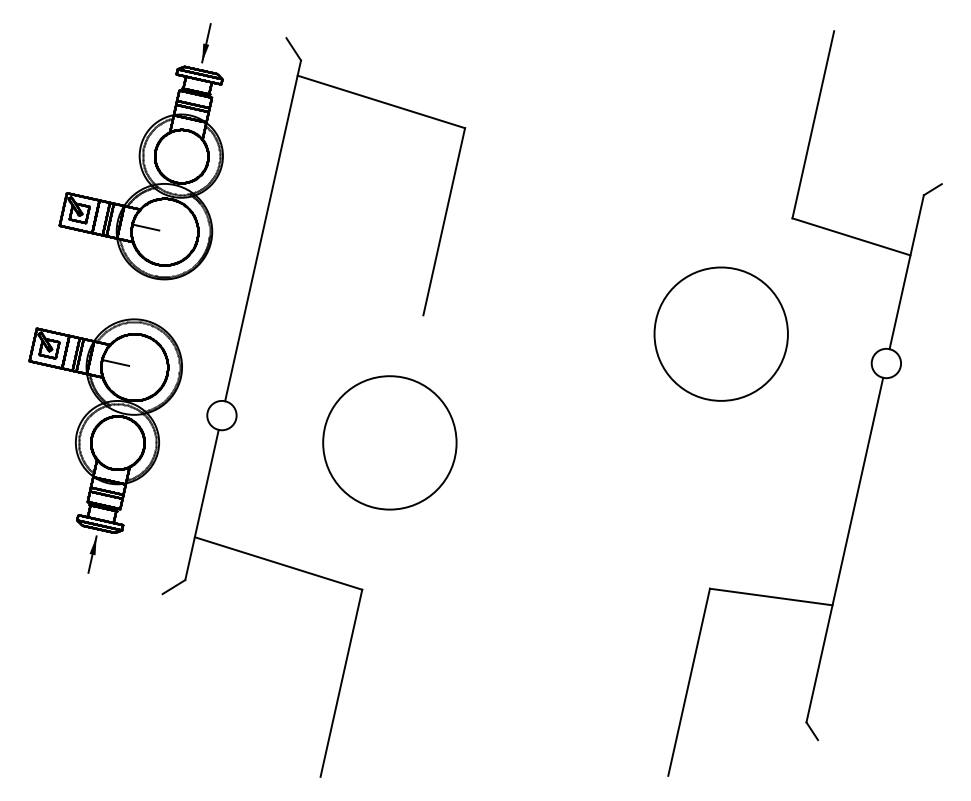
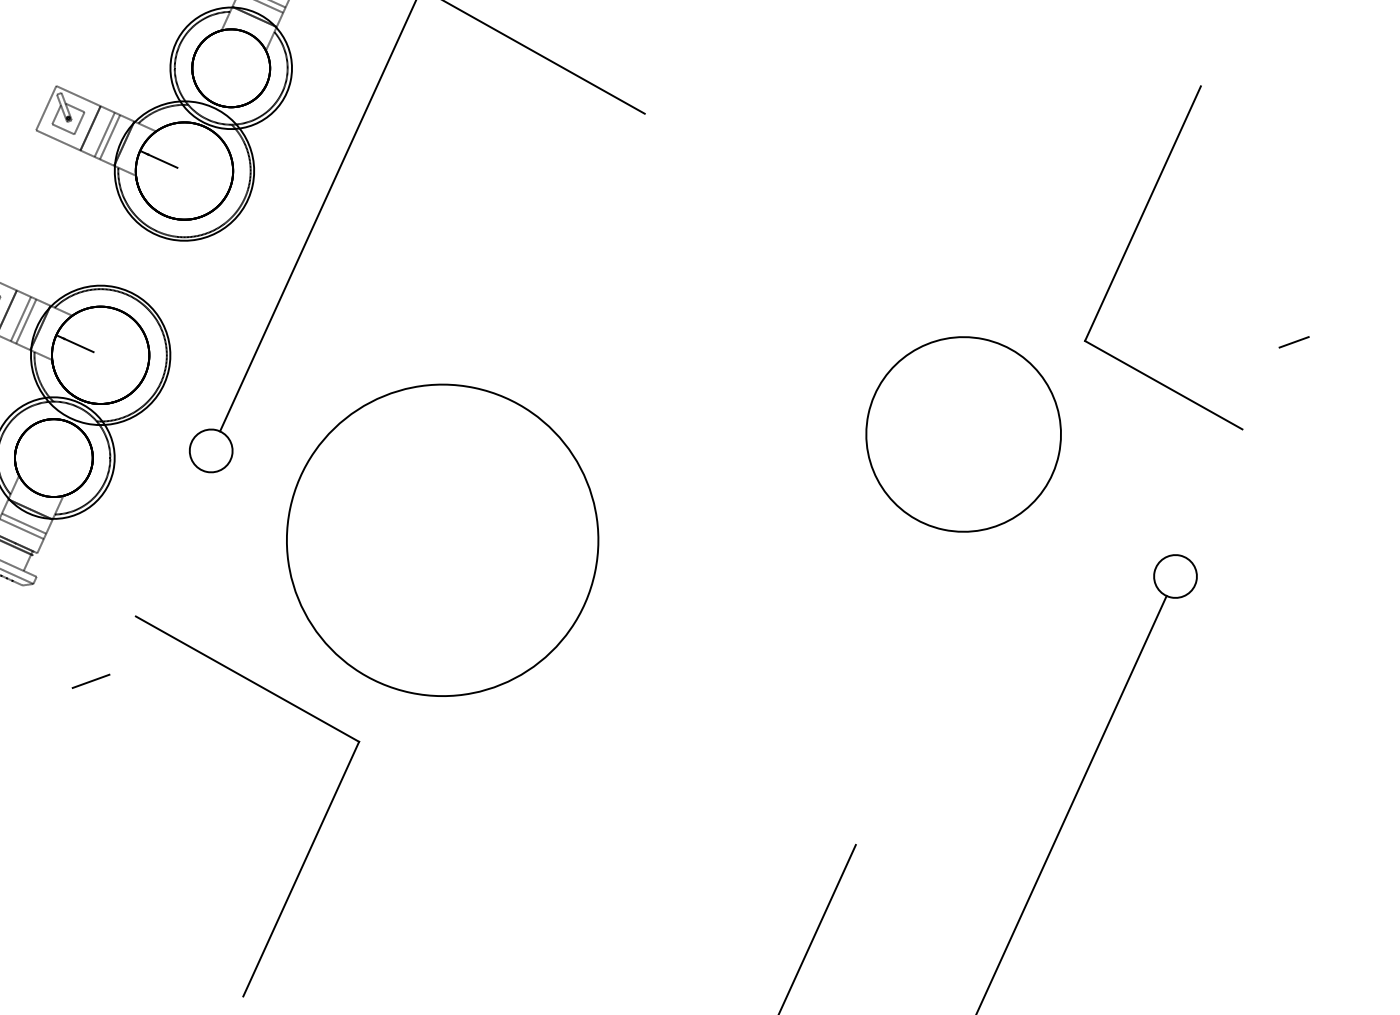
line: (444, 221) -> (587, 240), removed
line: (906, 272) -> (1231, 452), removed
circle: (720, 333) -> (962, 433), moved
circle: (389, 442) -> (442, 539), size x1.6
line: (201, 504) -> (155, 571), removed
line: (770, 596) -> (939, 874), removed

